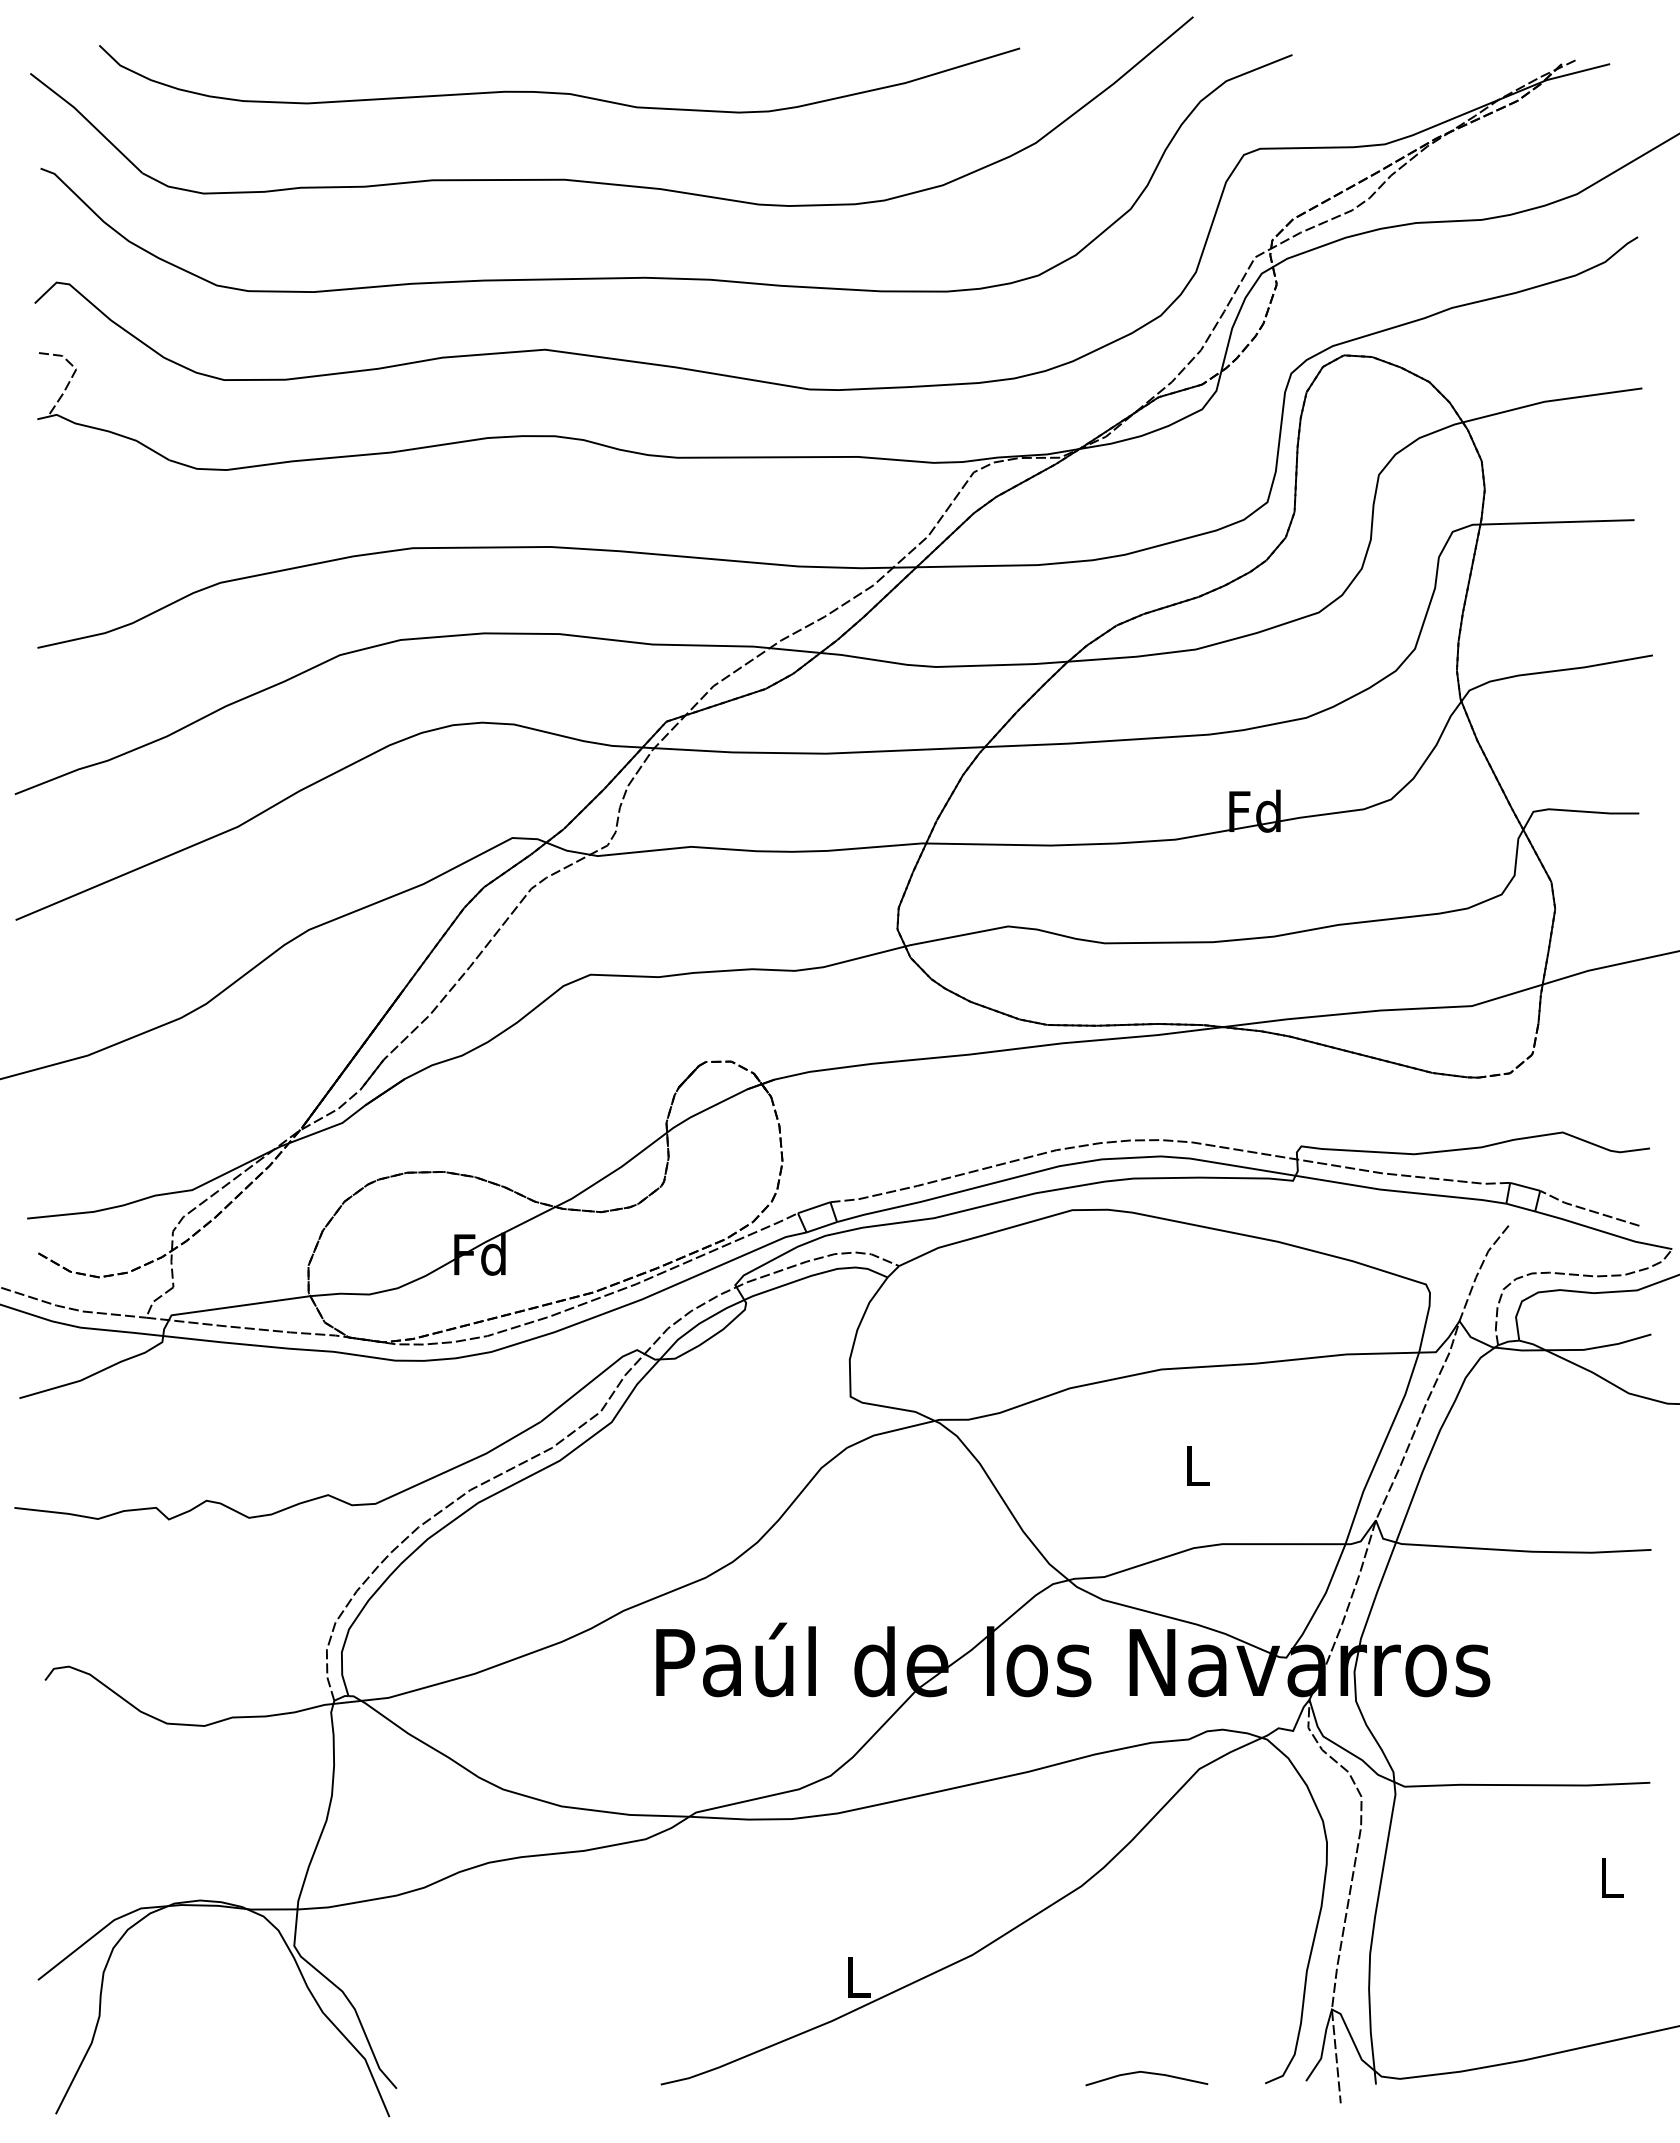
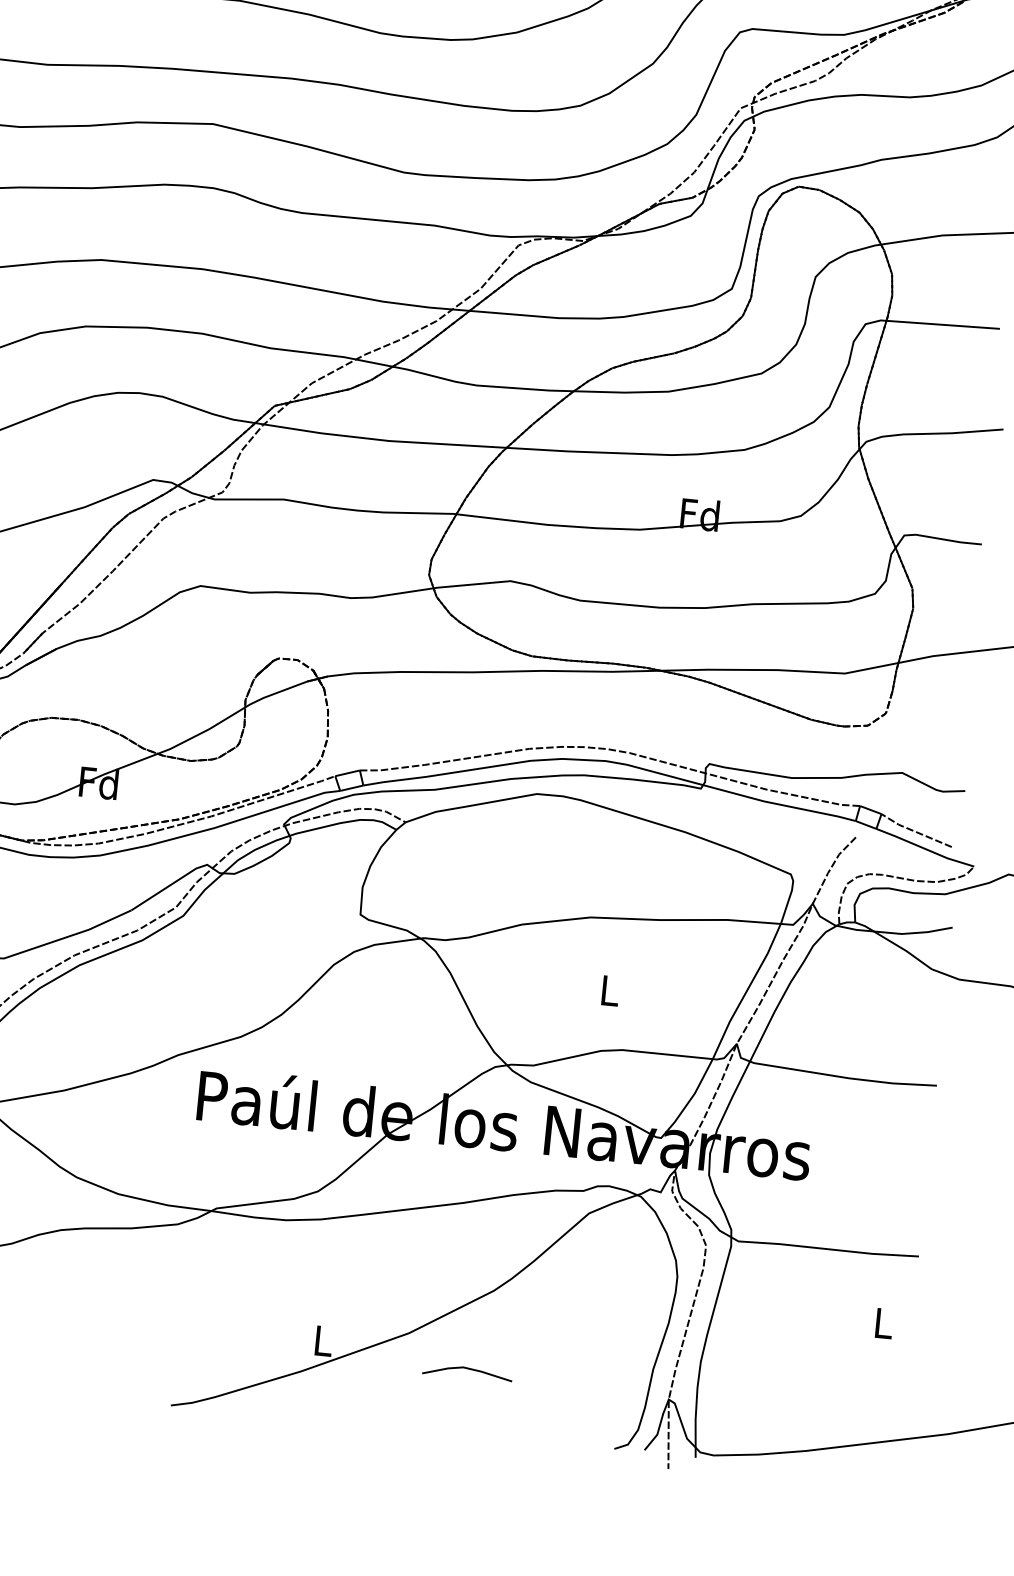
line: (1146, 2073) -> (467, 1369), moved

